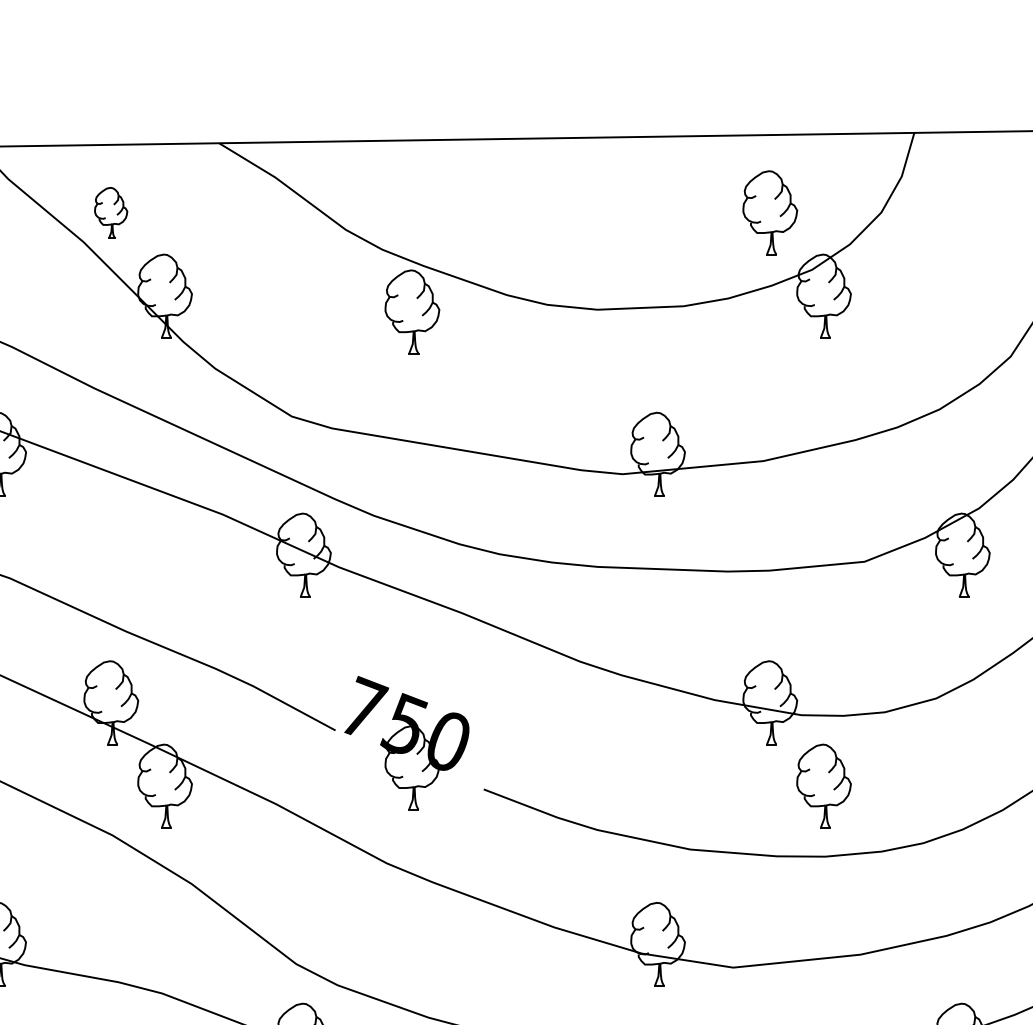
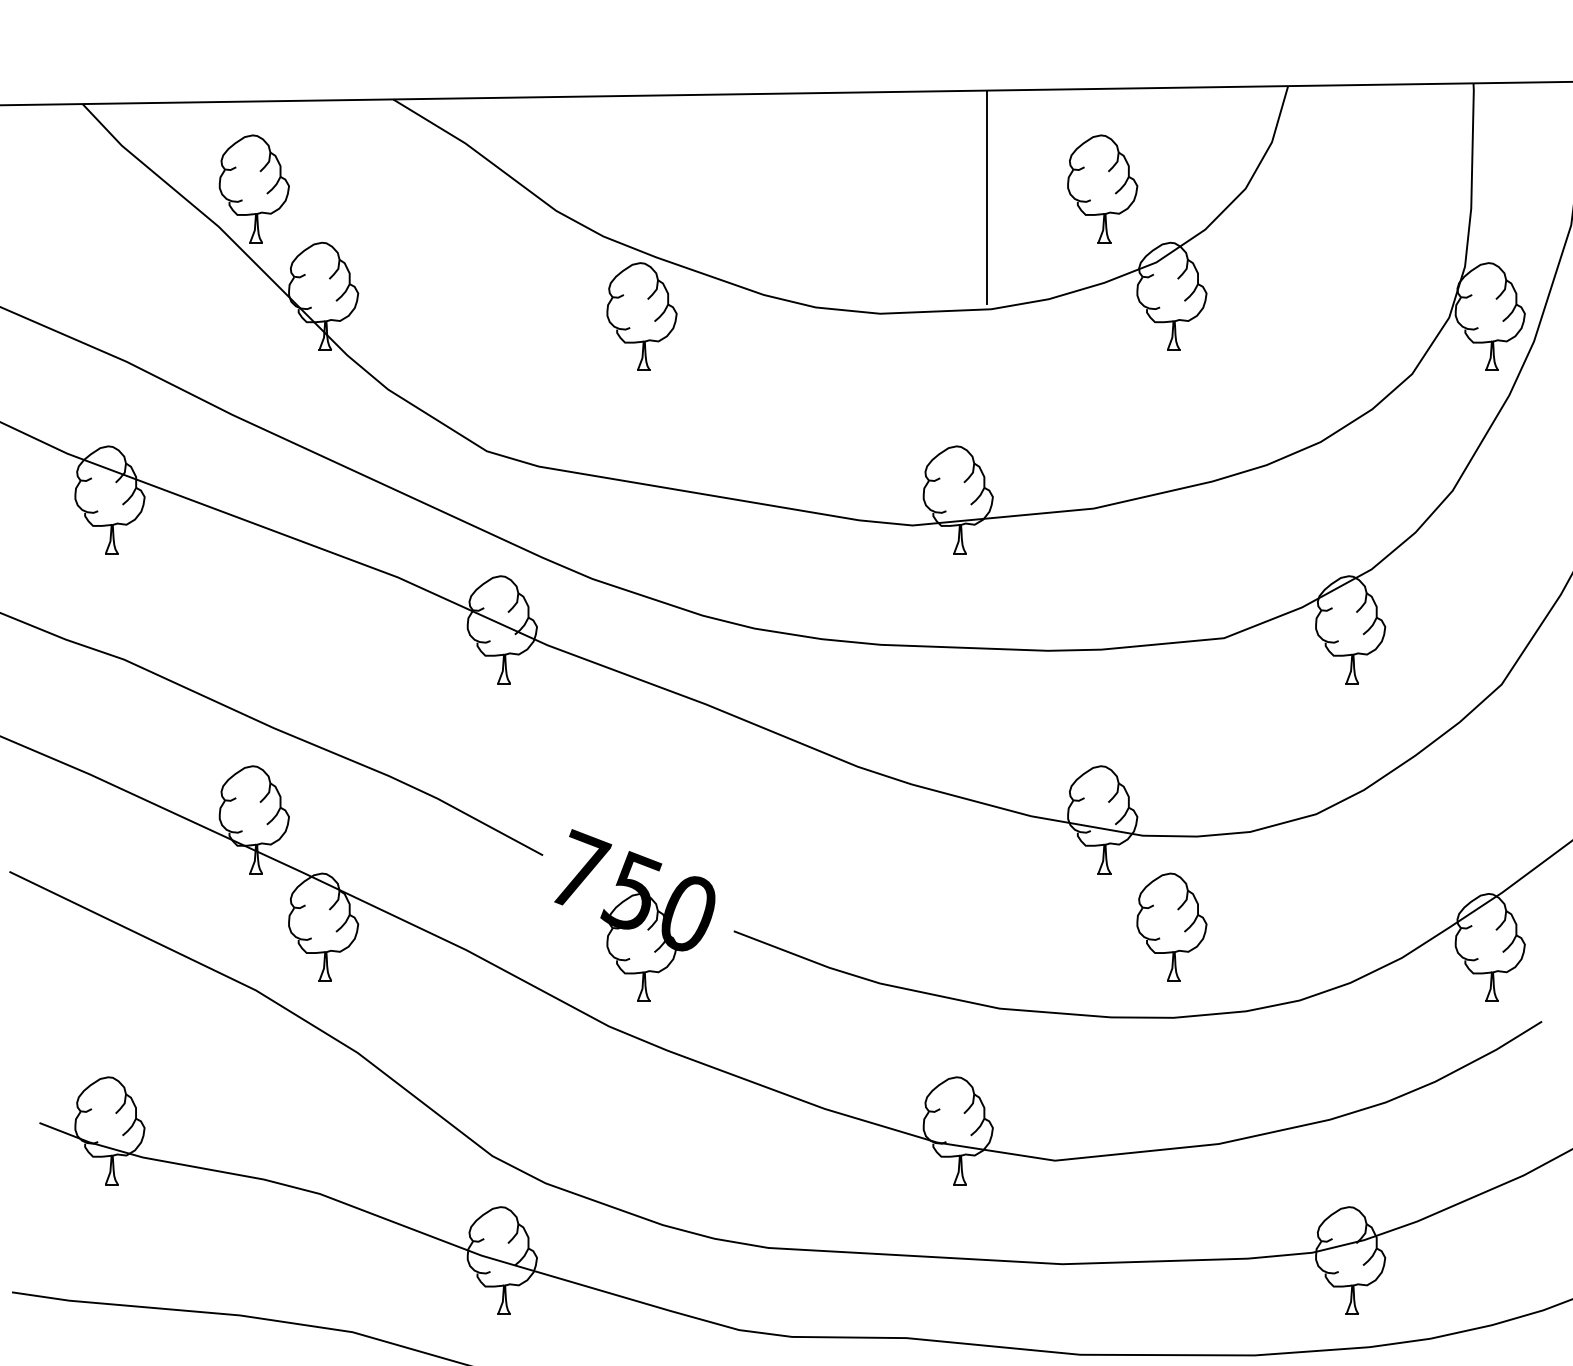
part: (110, 212) -> (253, 188), size x1.67
line: (680, 219) -> (986, 197), added
part: (406, 742) -> (634, 915), moved

